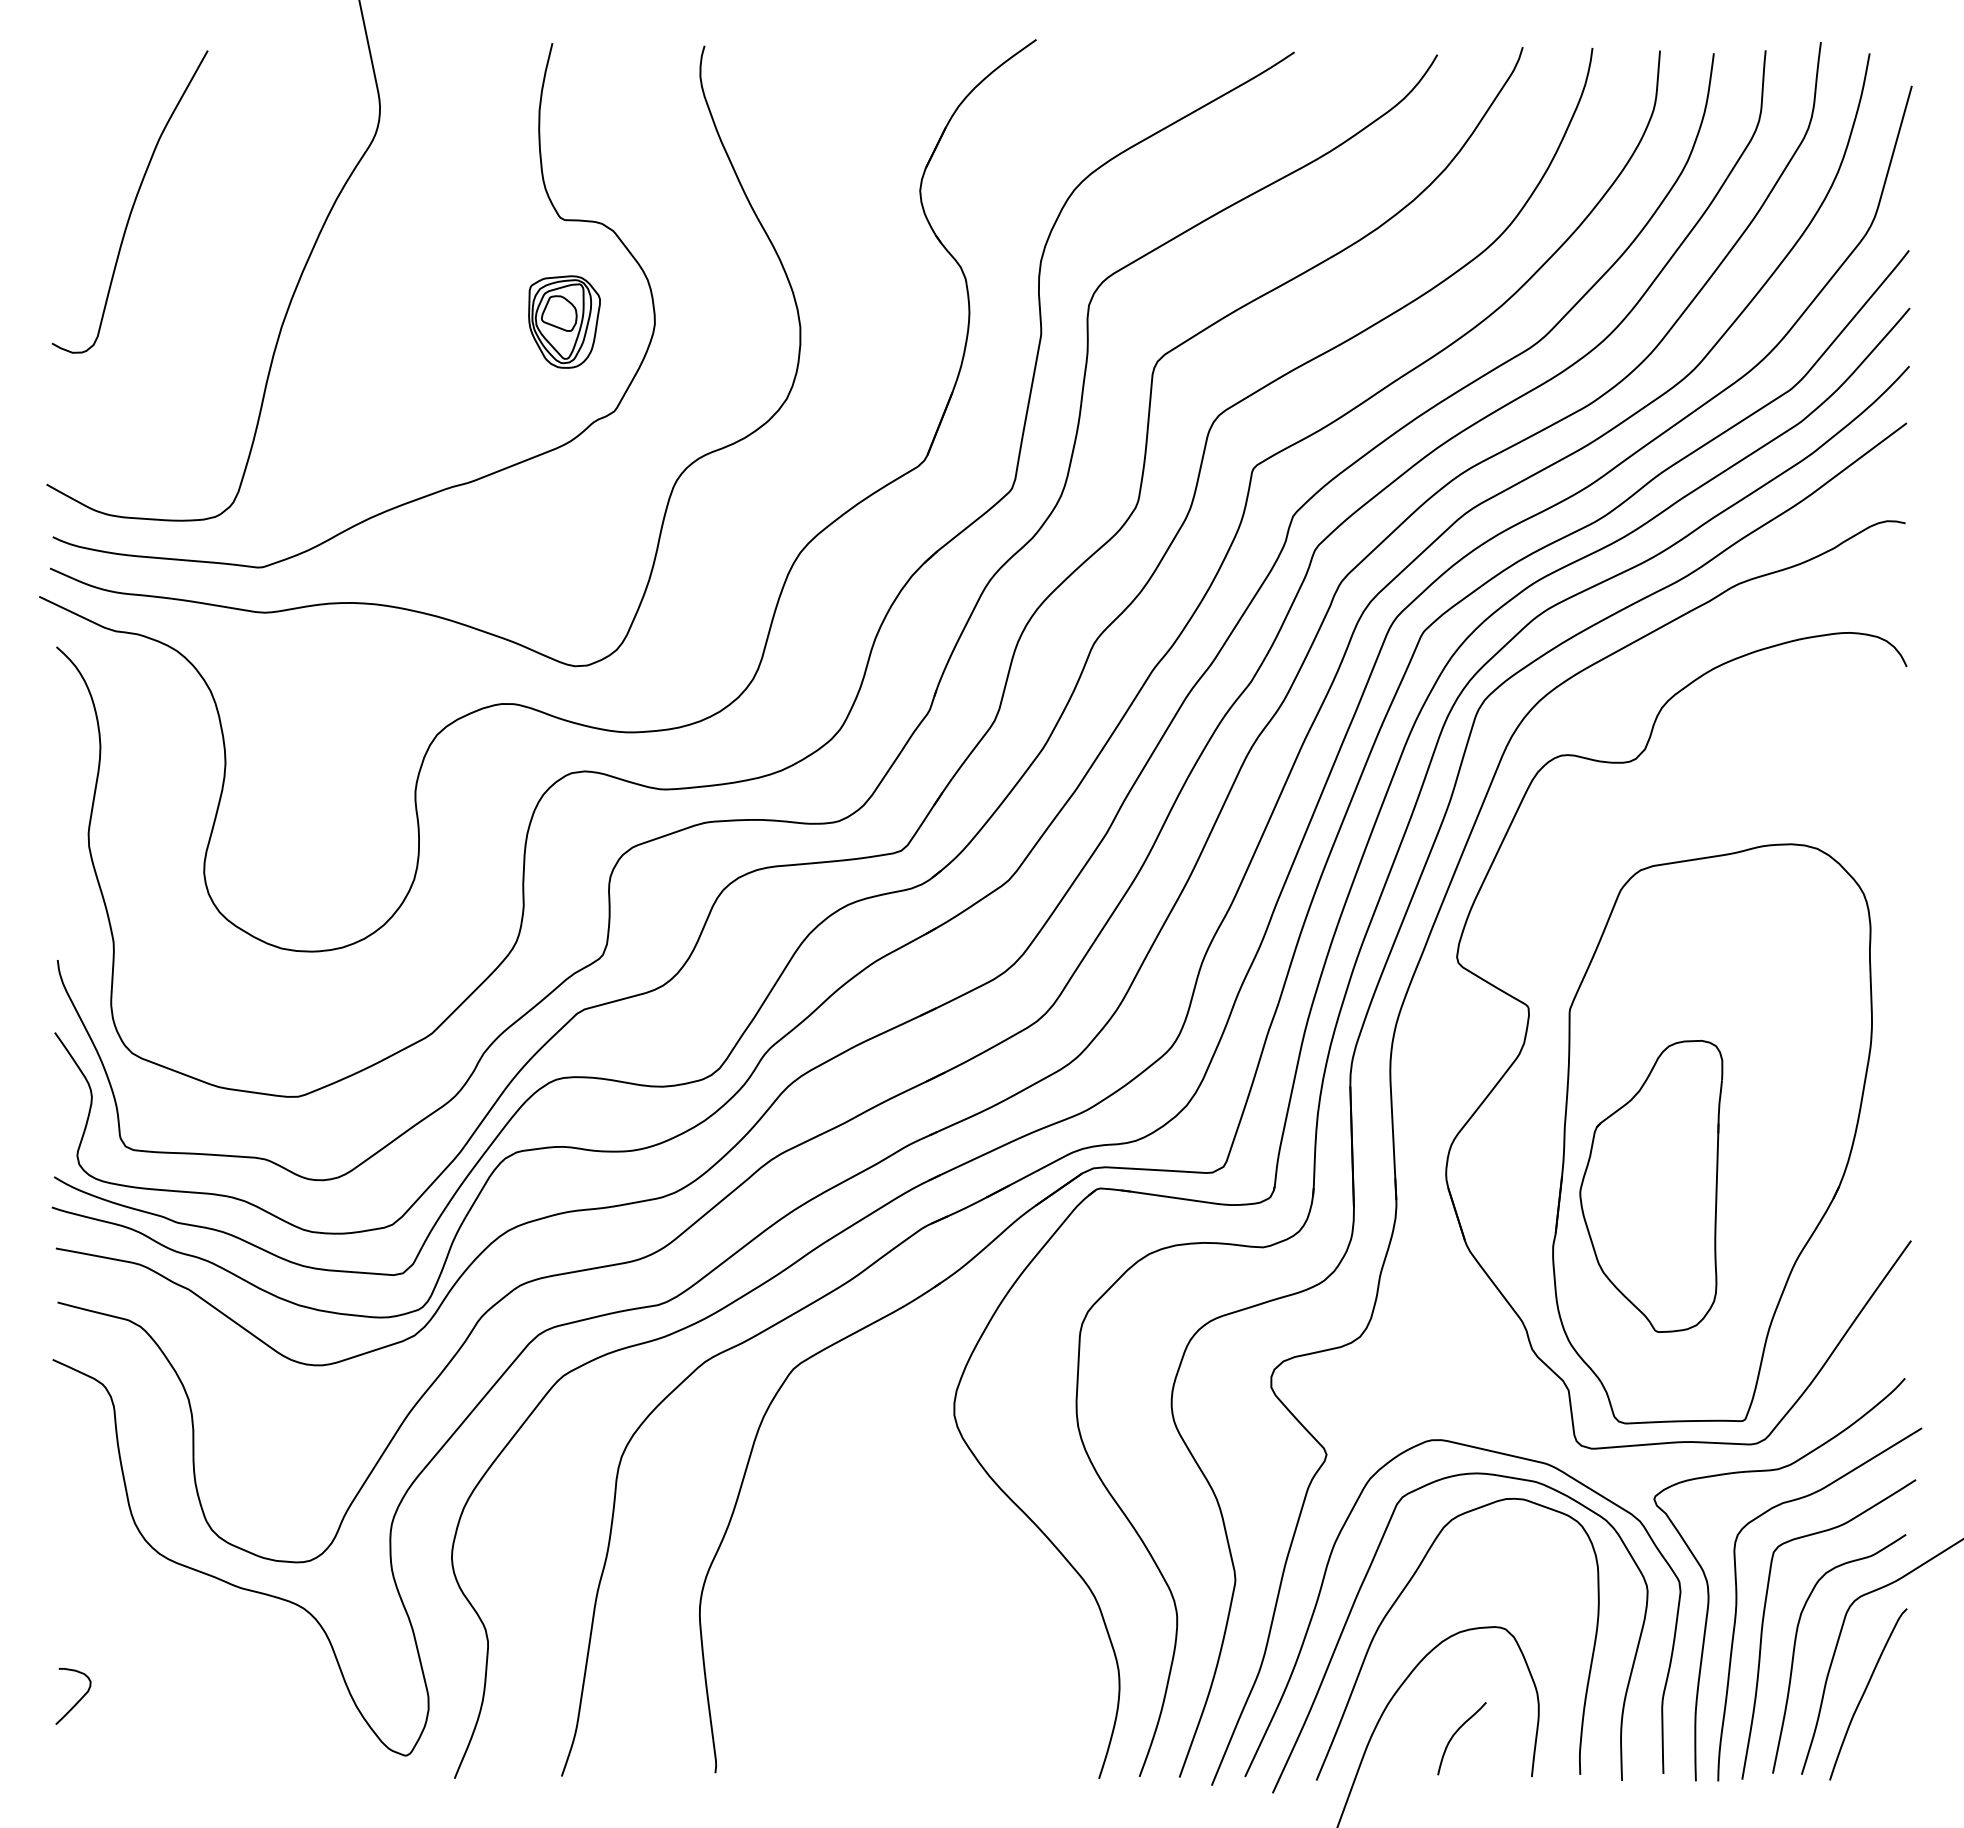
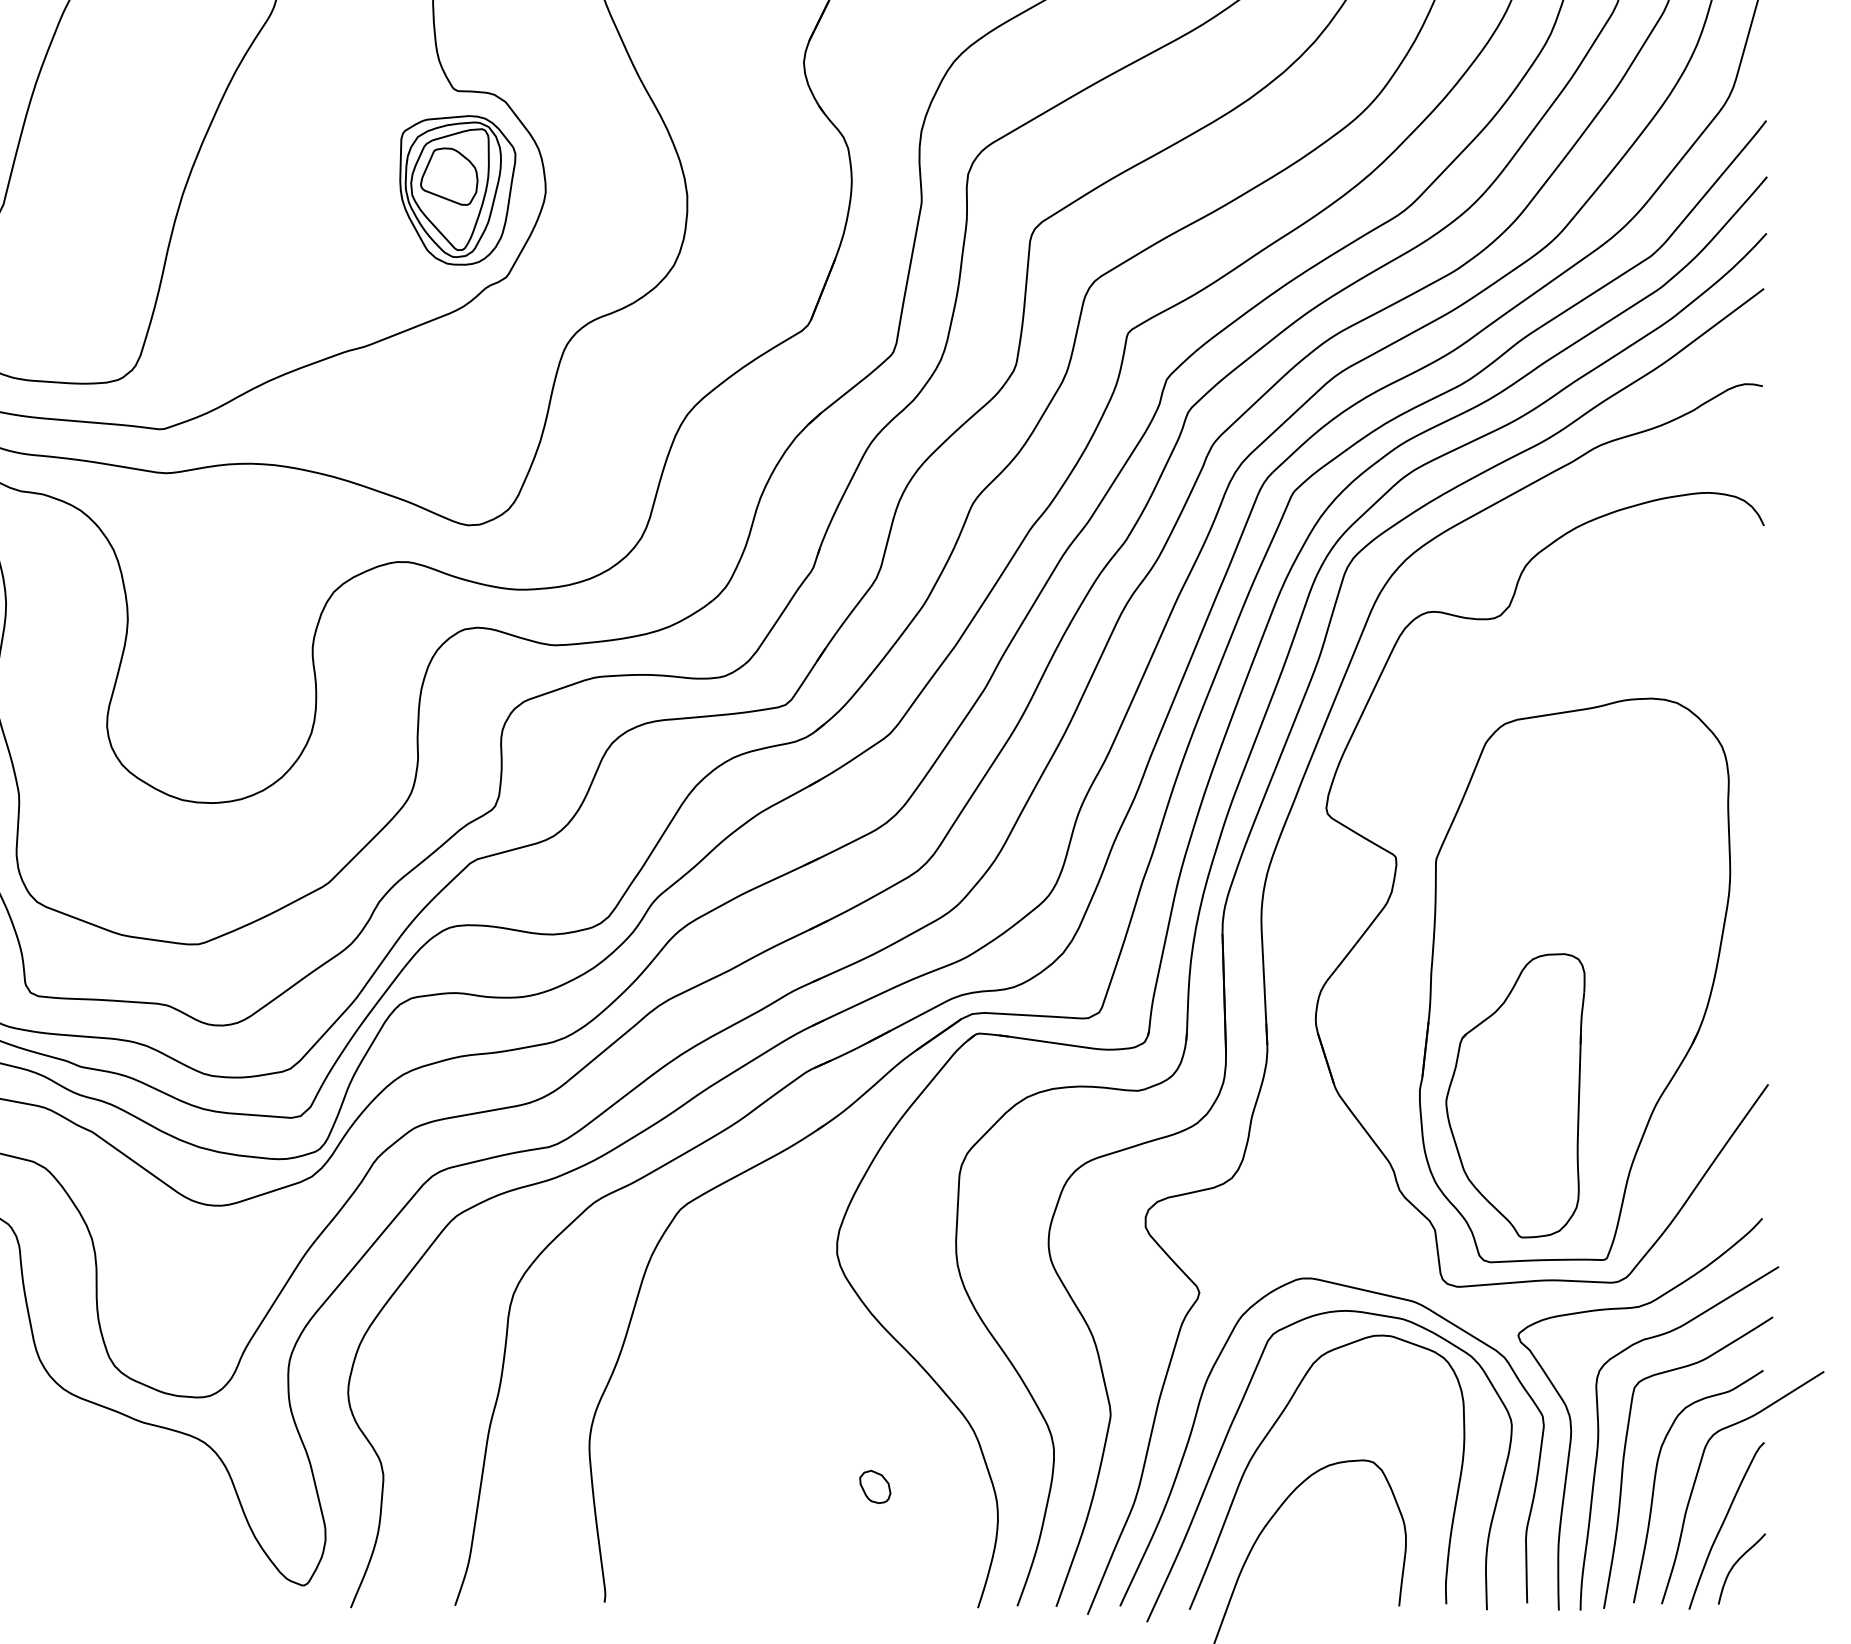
part: (564, 321) -> (457, 189), size x1.67
part: (1651, 1186) -> (1515, 1095), moved
part: (993, 1653) -> (875, 1486), added
curve: (1456, 1733) -> (1736, 1563), moved

